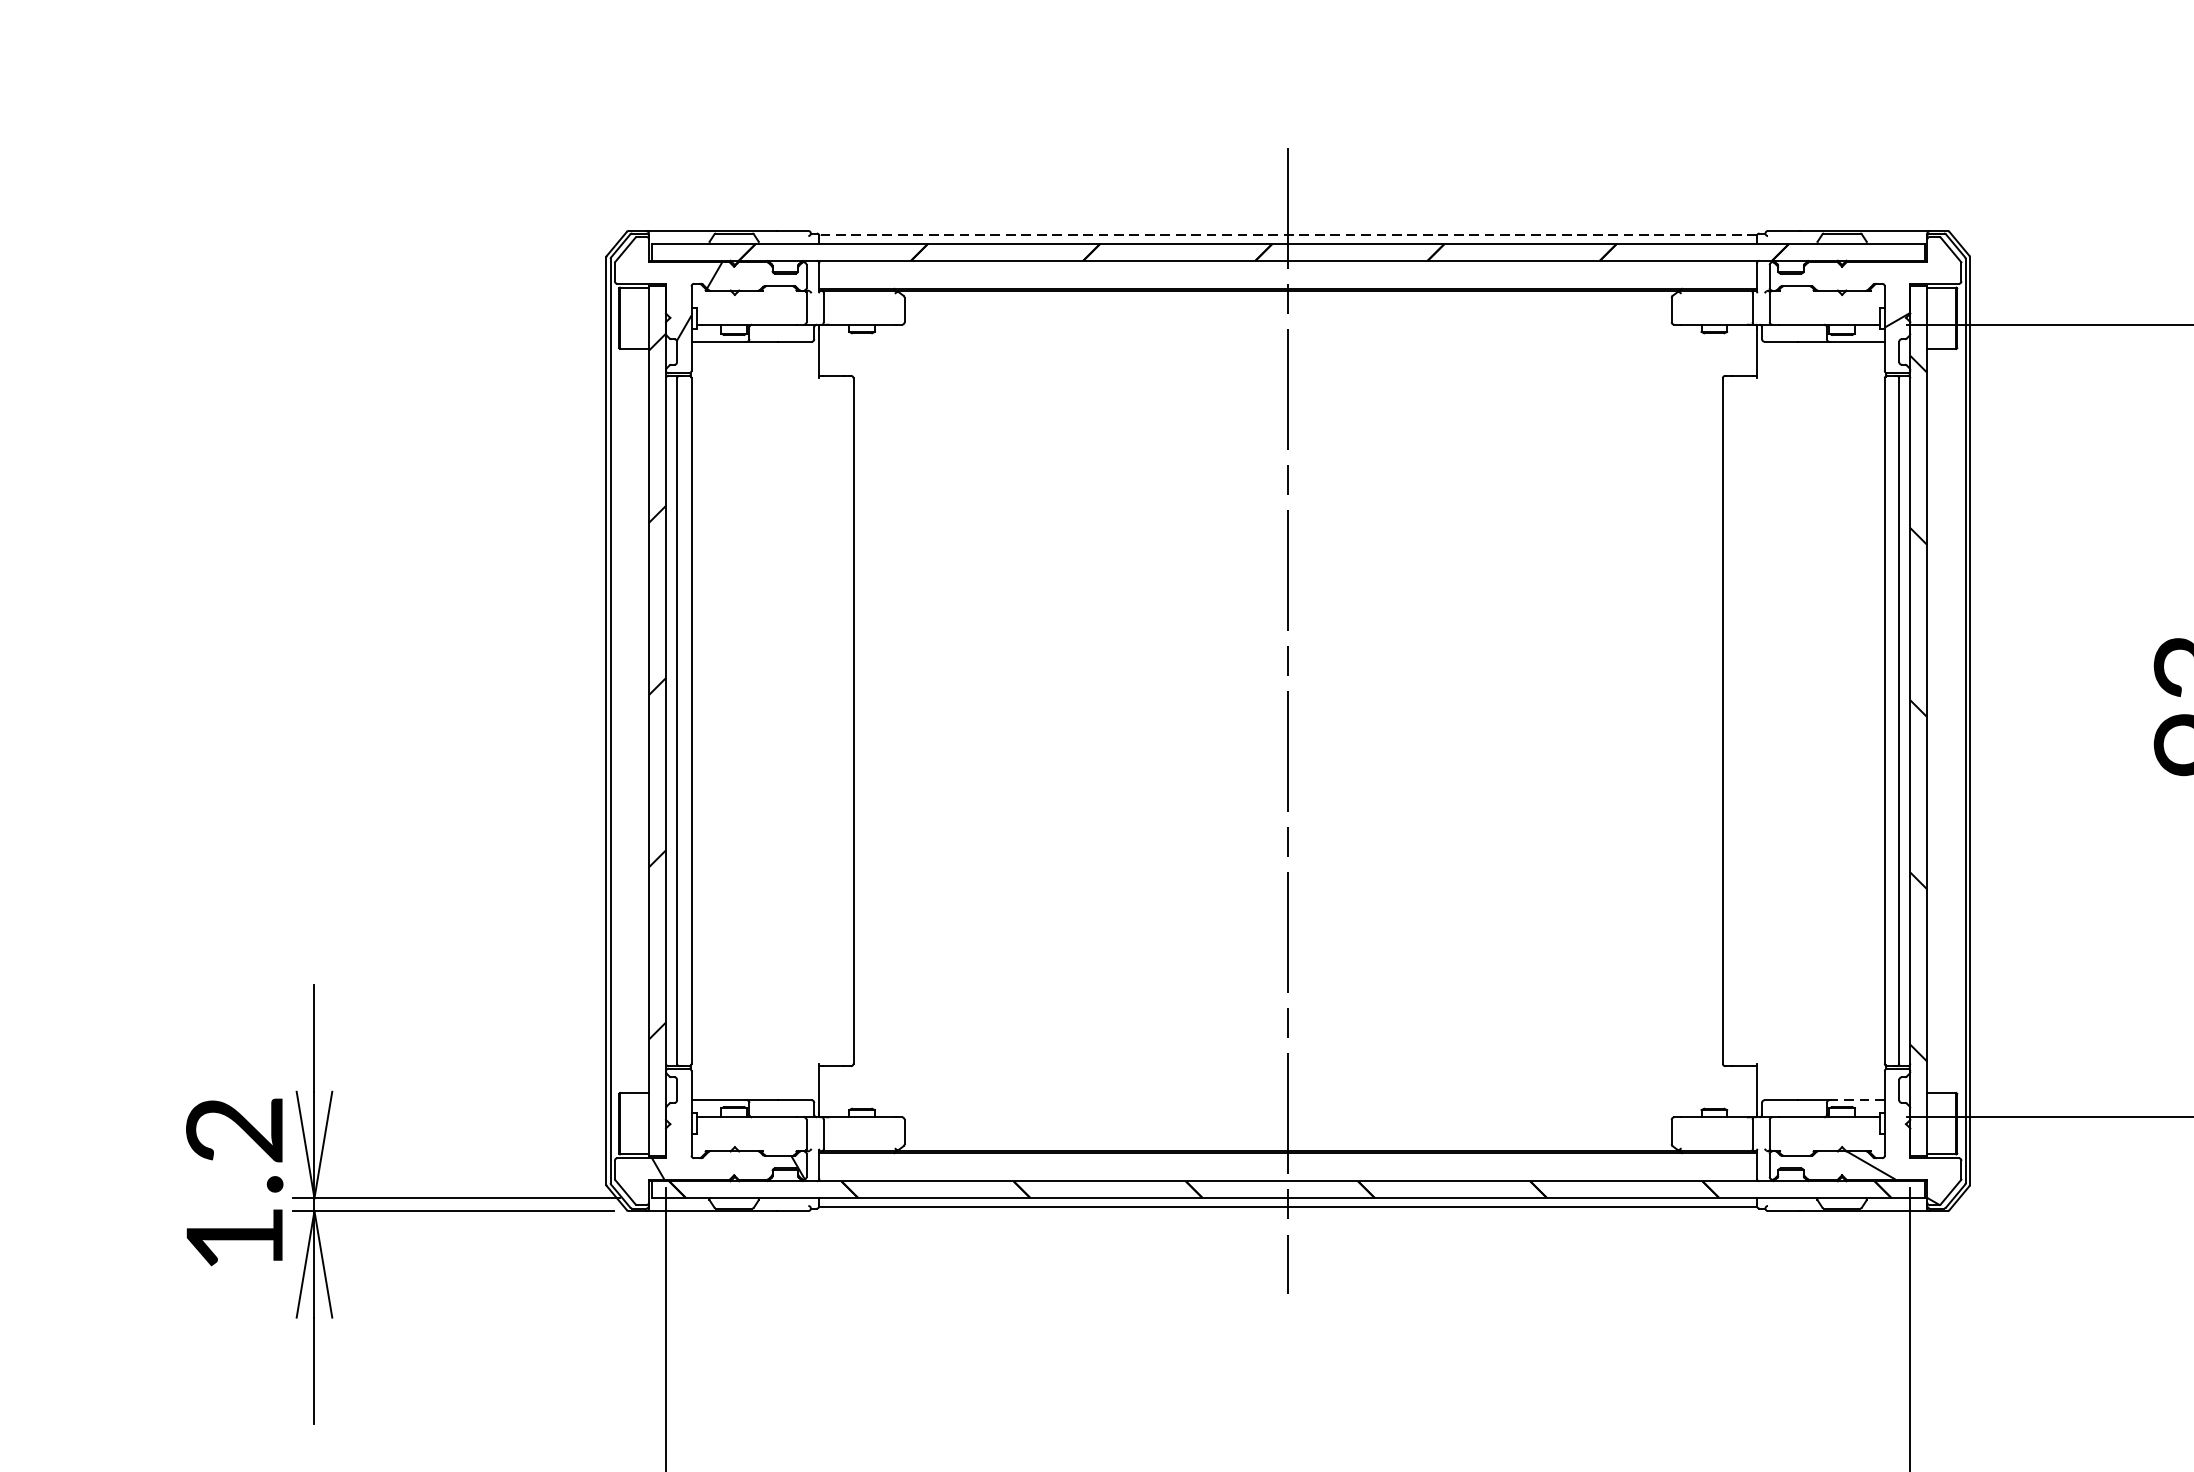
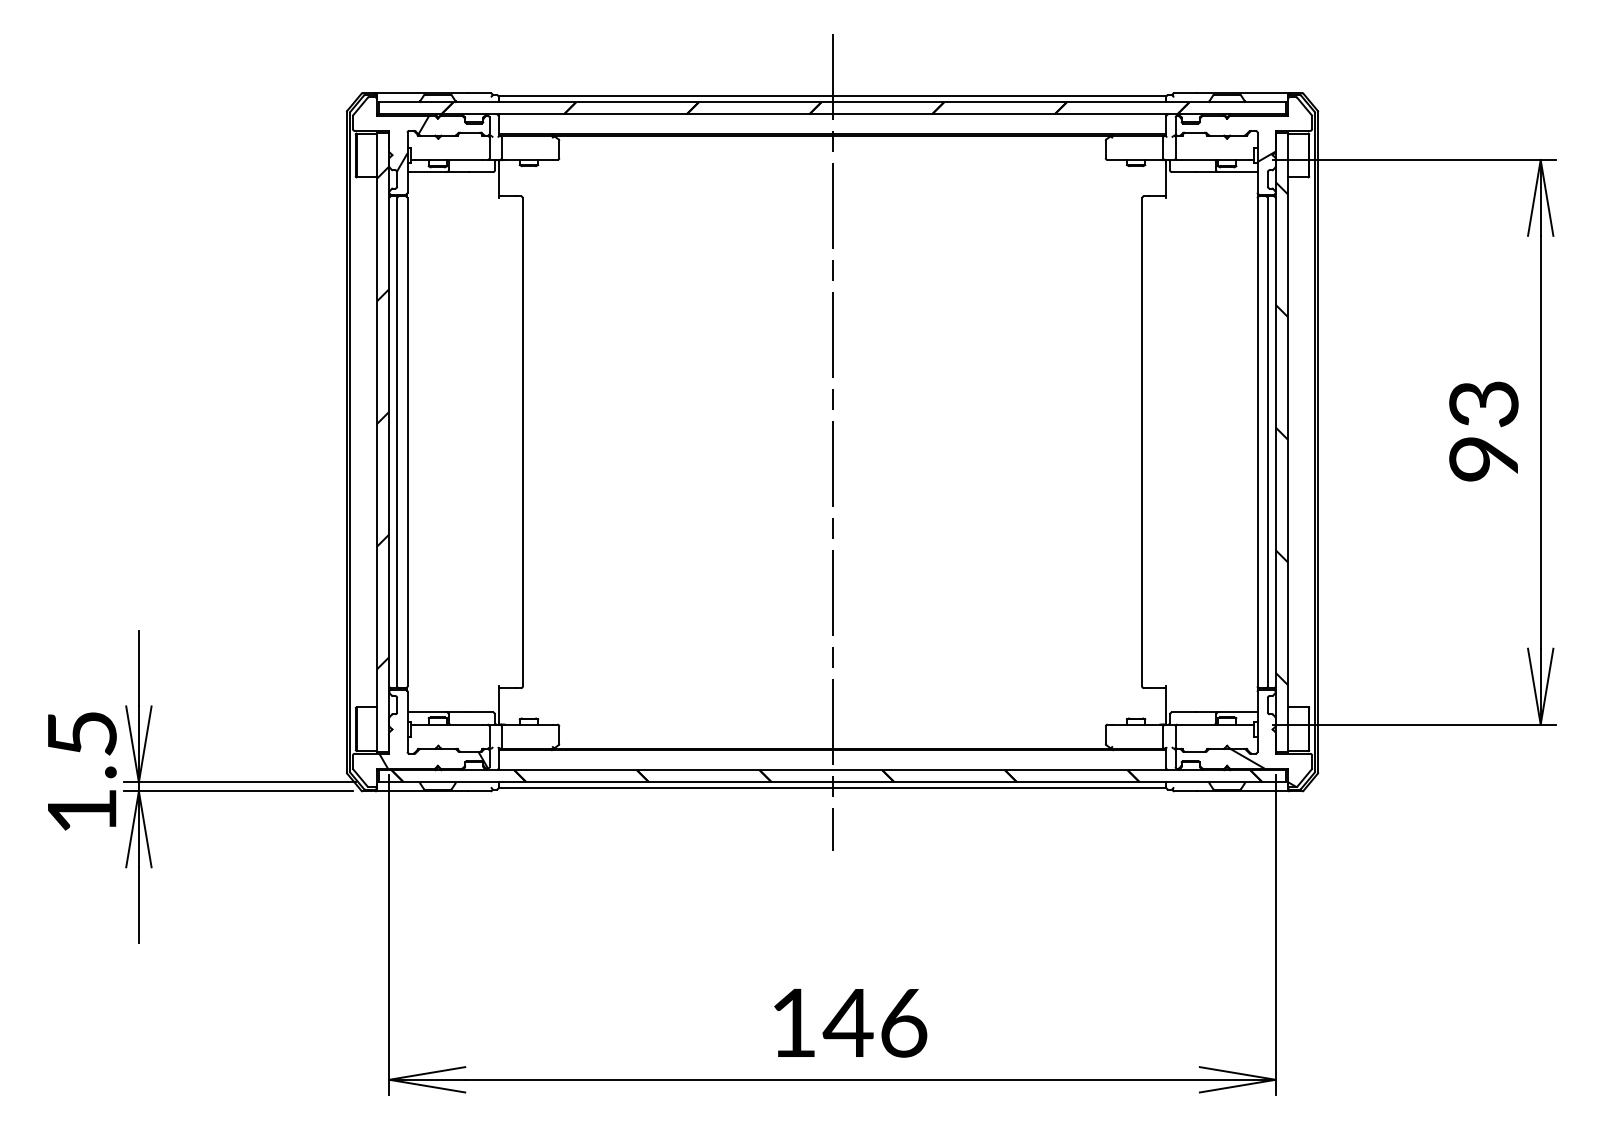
line: (1288, 235) -> (832, 96), dashed -> solid
line: (1856, 1100) -> (1237, 712), dashed -> solid
text: (233, 1129) -> (81, 733), 1.2 -> 1.5

